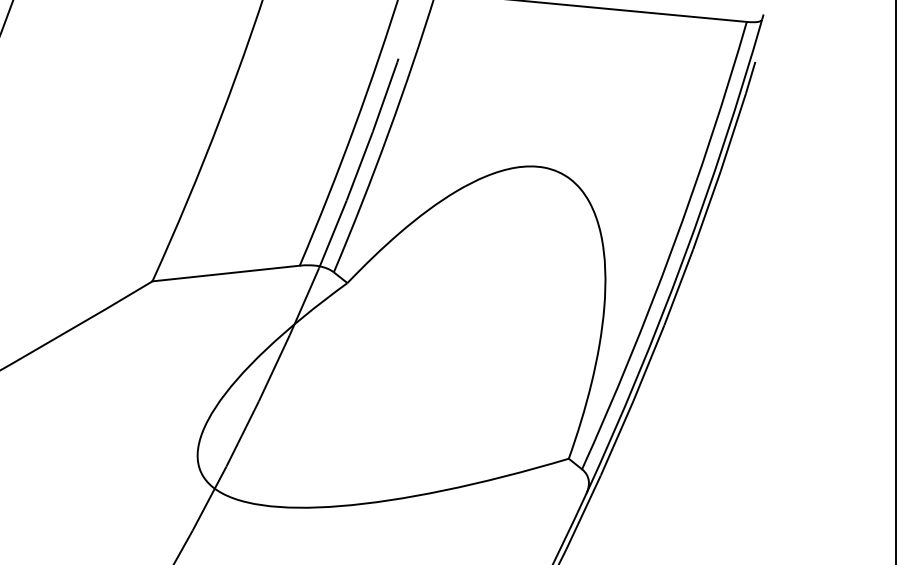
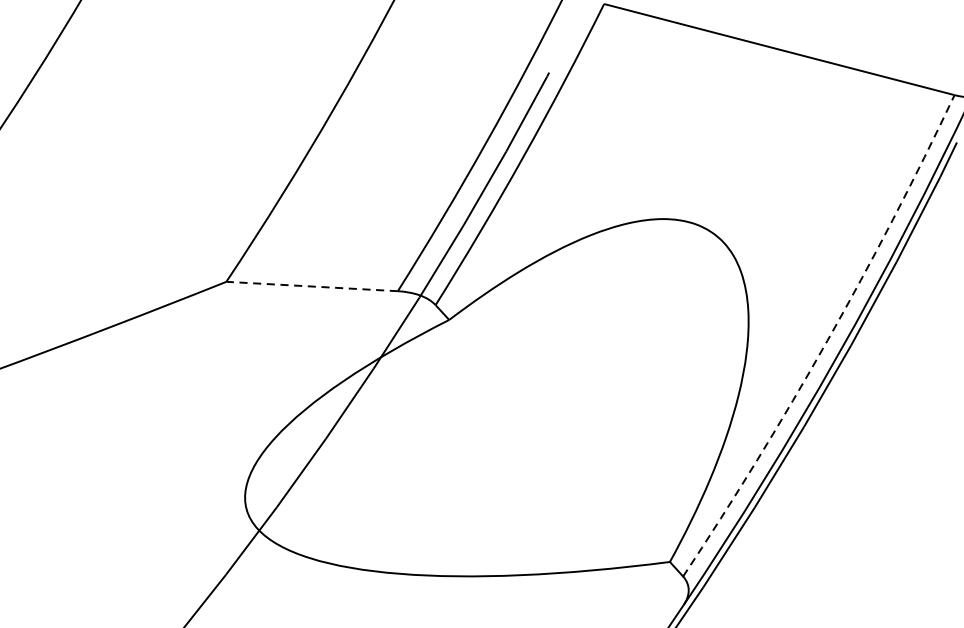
arc: (672, 248) -> (827, 340), solid -> dashed
line: (225, 273) -> (311, 286), solid -> dashed

